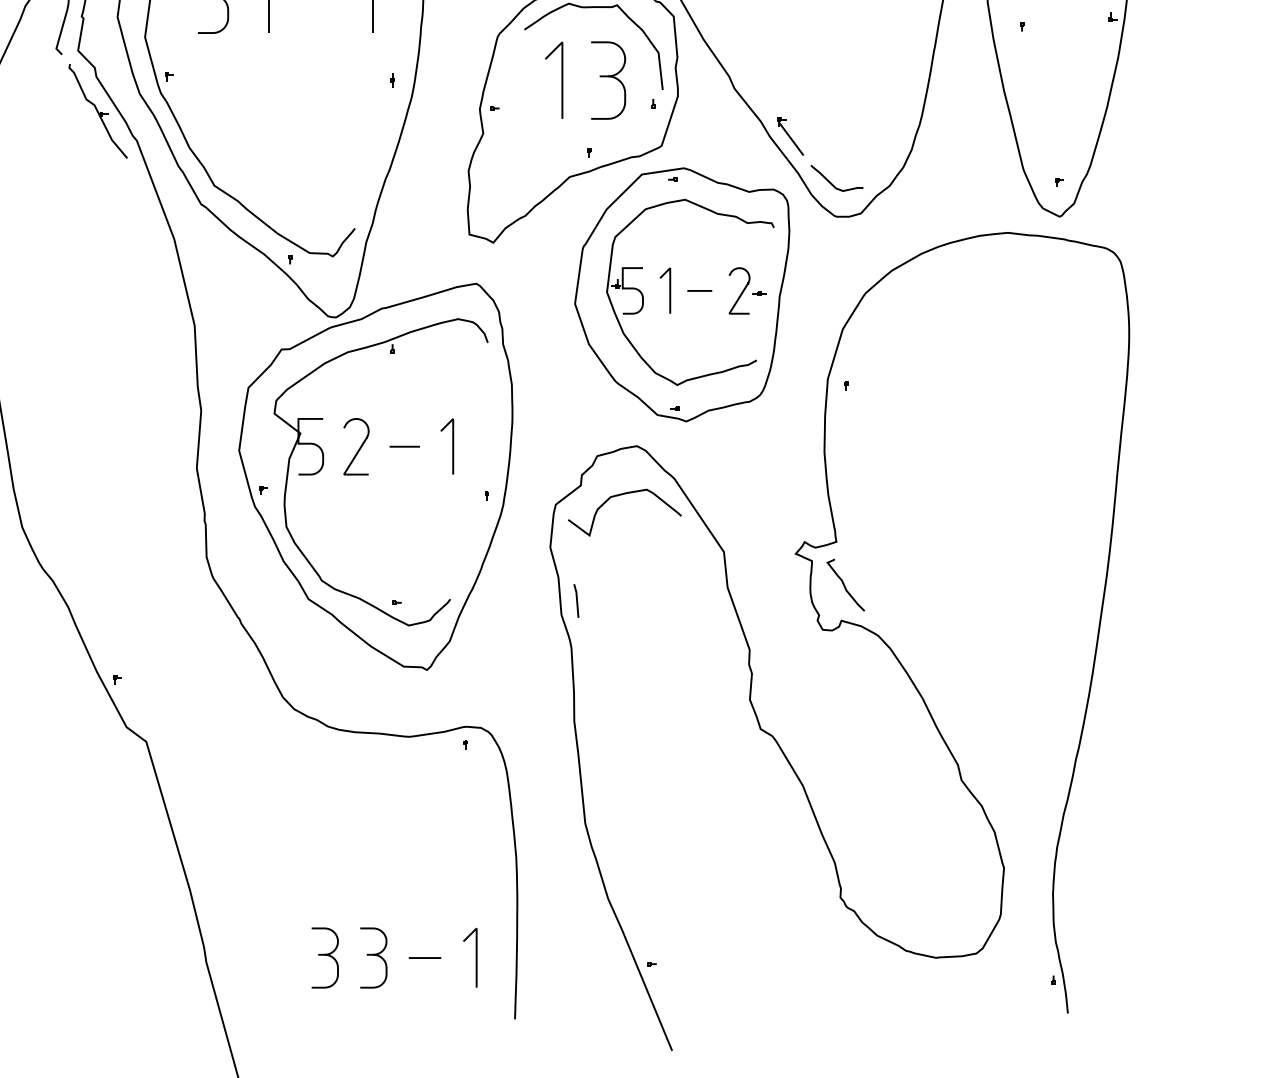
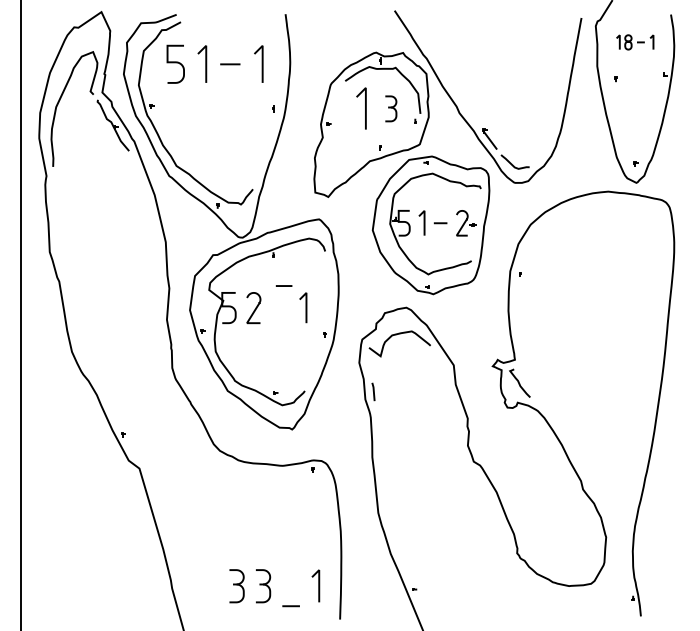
part: (607, 80) -> (390, 108), size x0.6
line: (403, 445) -> (283, 285), moved
line: (423, 958) -> (290, 606), moved

